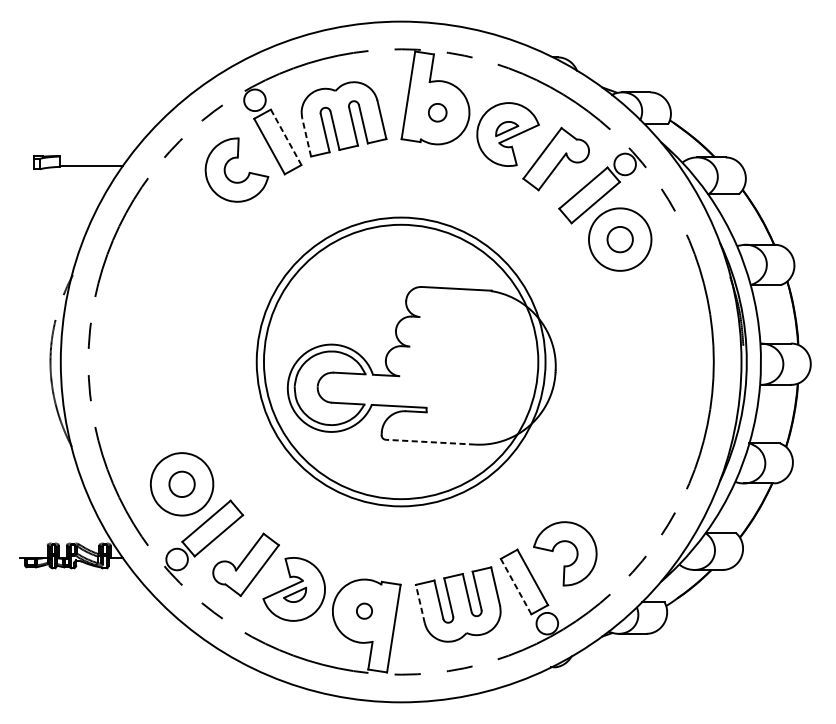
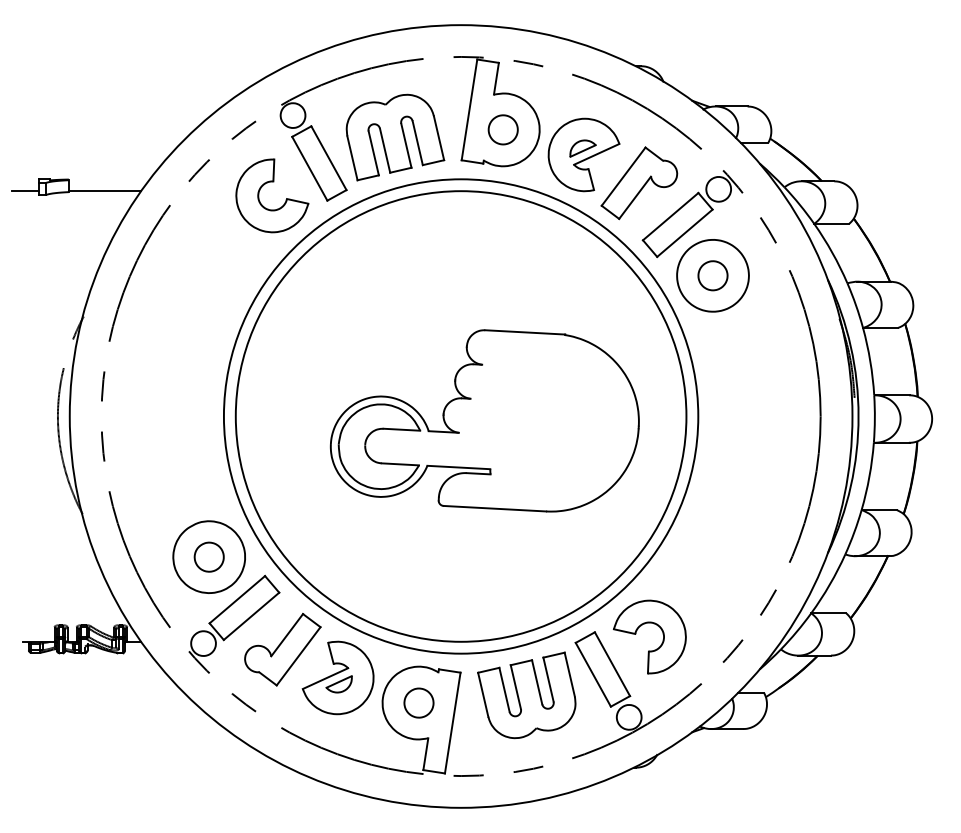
part: (437, 112) -> (502, 129), size x1.43
line: (286, 137) -> (329, 158), dashed -> solid
line: (306, 137) -> (352, 158), dashed -> solid
line: (22, 166) -> (25, 191), added
circle: (400, 362) -> (460, 416), size x1.43
circle: (400, 362) -> (460, 416), size x1.43
line: (430, 442) -> (494, 508), dashed -> solid
line: (516, 586) -> (593, 674), dashed -> solid
line: (420, 603) -> (483, 694), dashed -> solid
part: (364, 610) -> (418, 702), size x1.67

